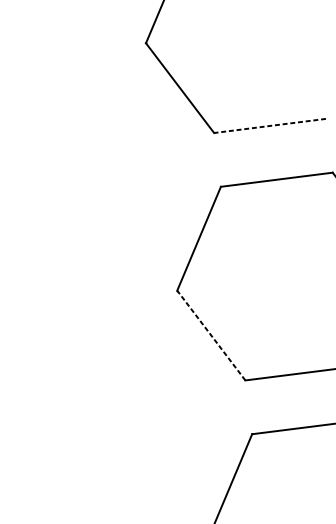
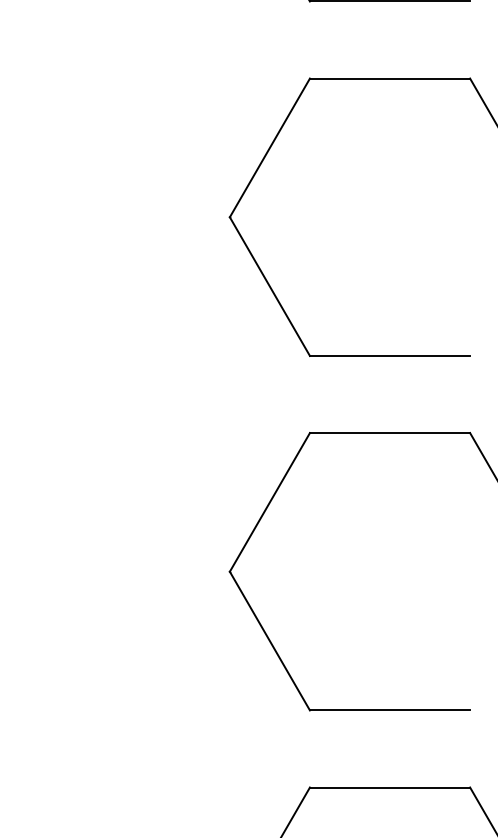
line: (269, 125) -> (389, 355), dashed -> solid
line: (210, 335) -> (269, 640), dashed -> solid

